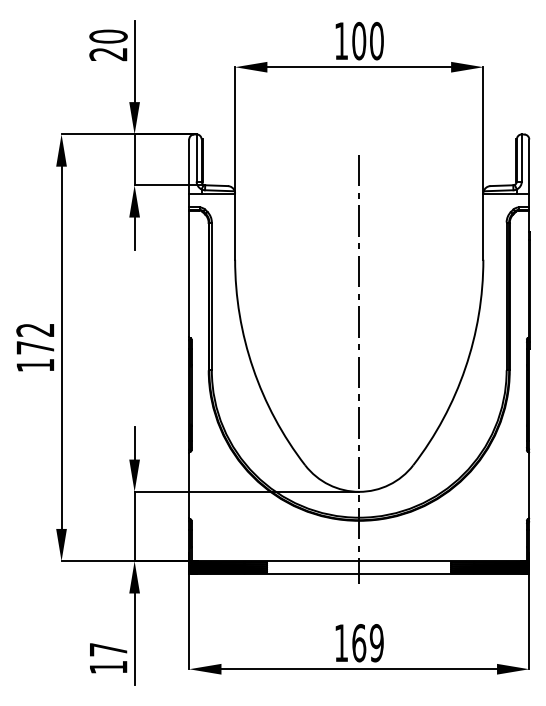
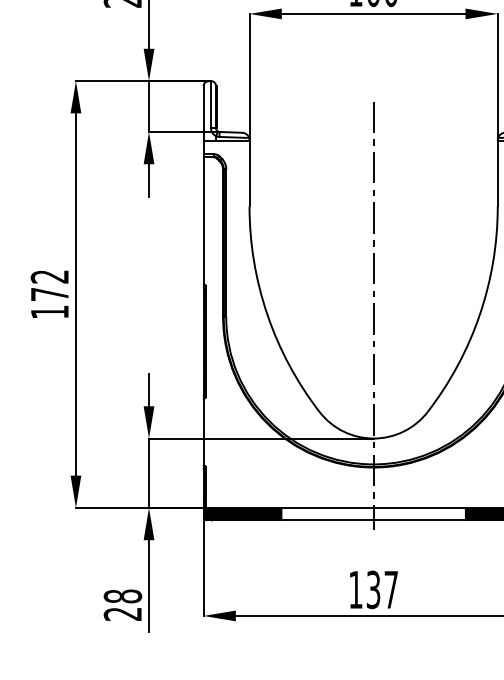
text: (367, 643) -> (381, 590), 169 -> 137
text: (108, 658) -> (122, 605), 17 -> 28

